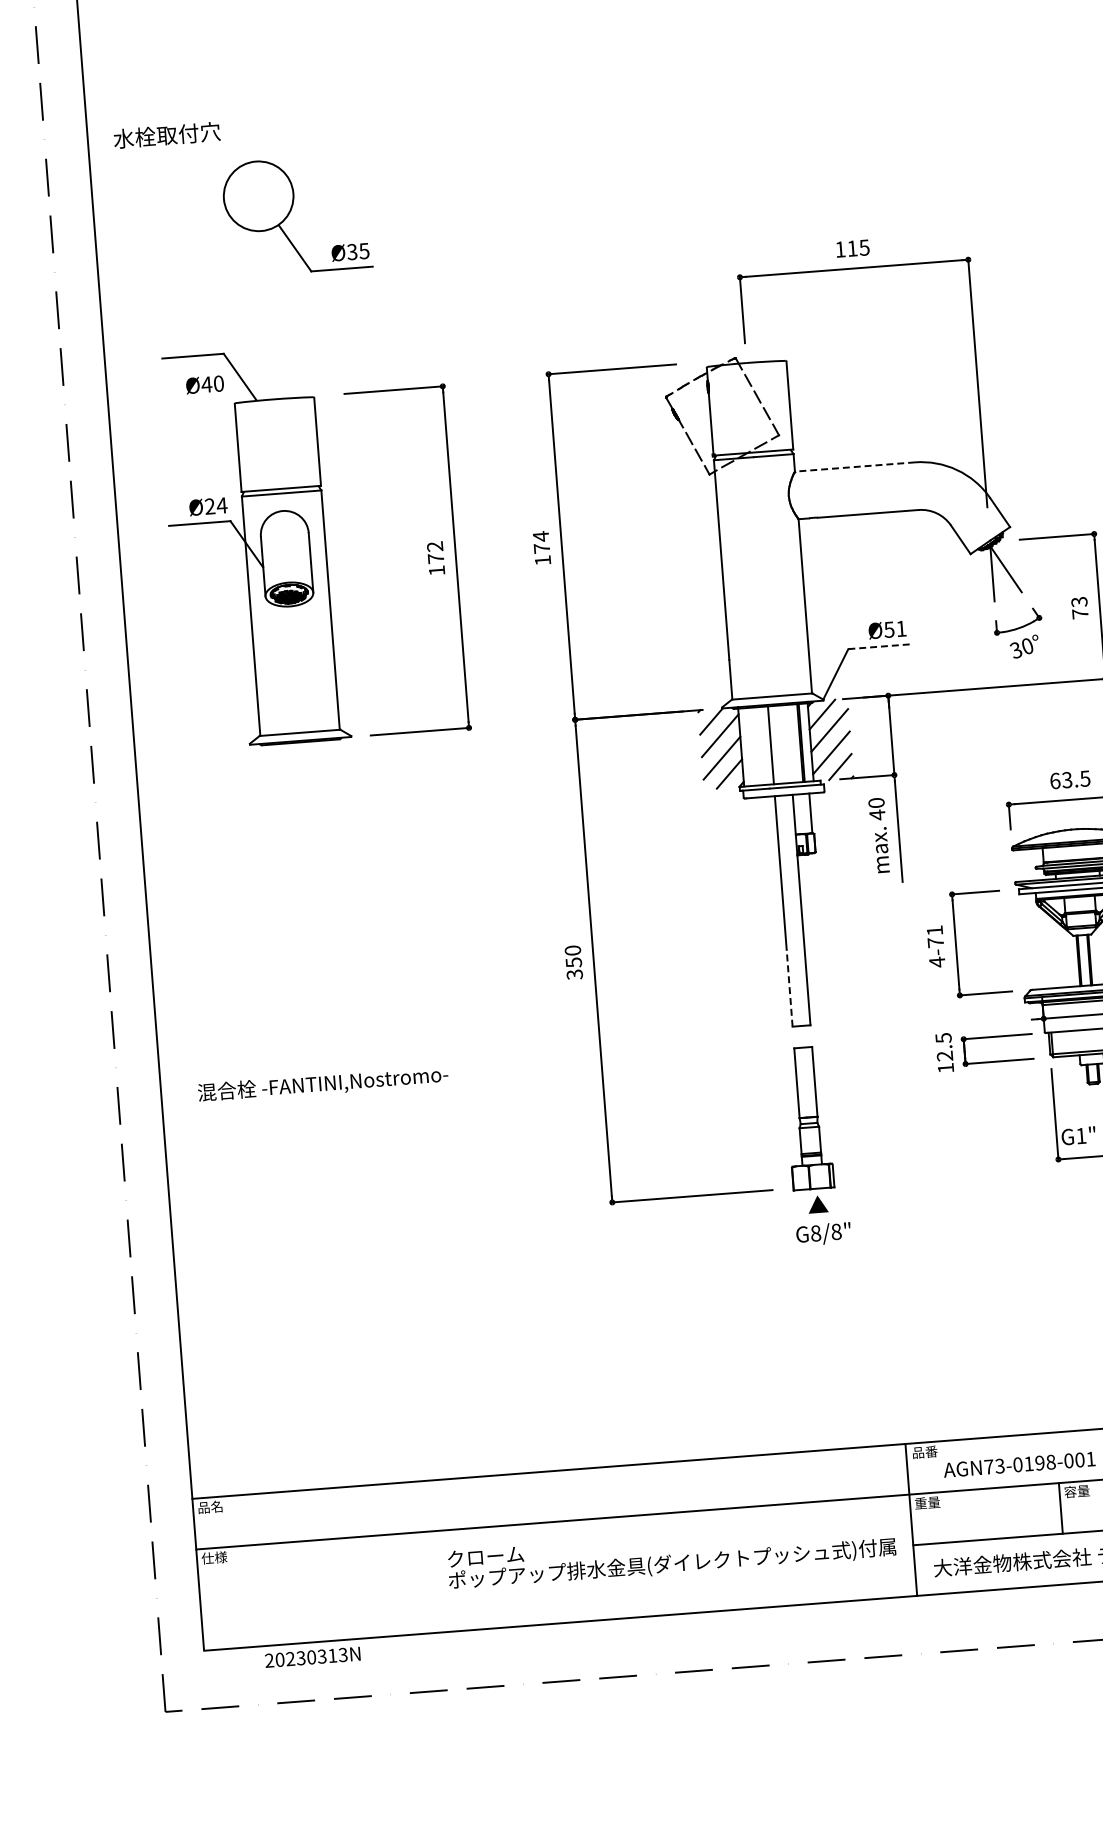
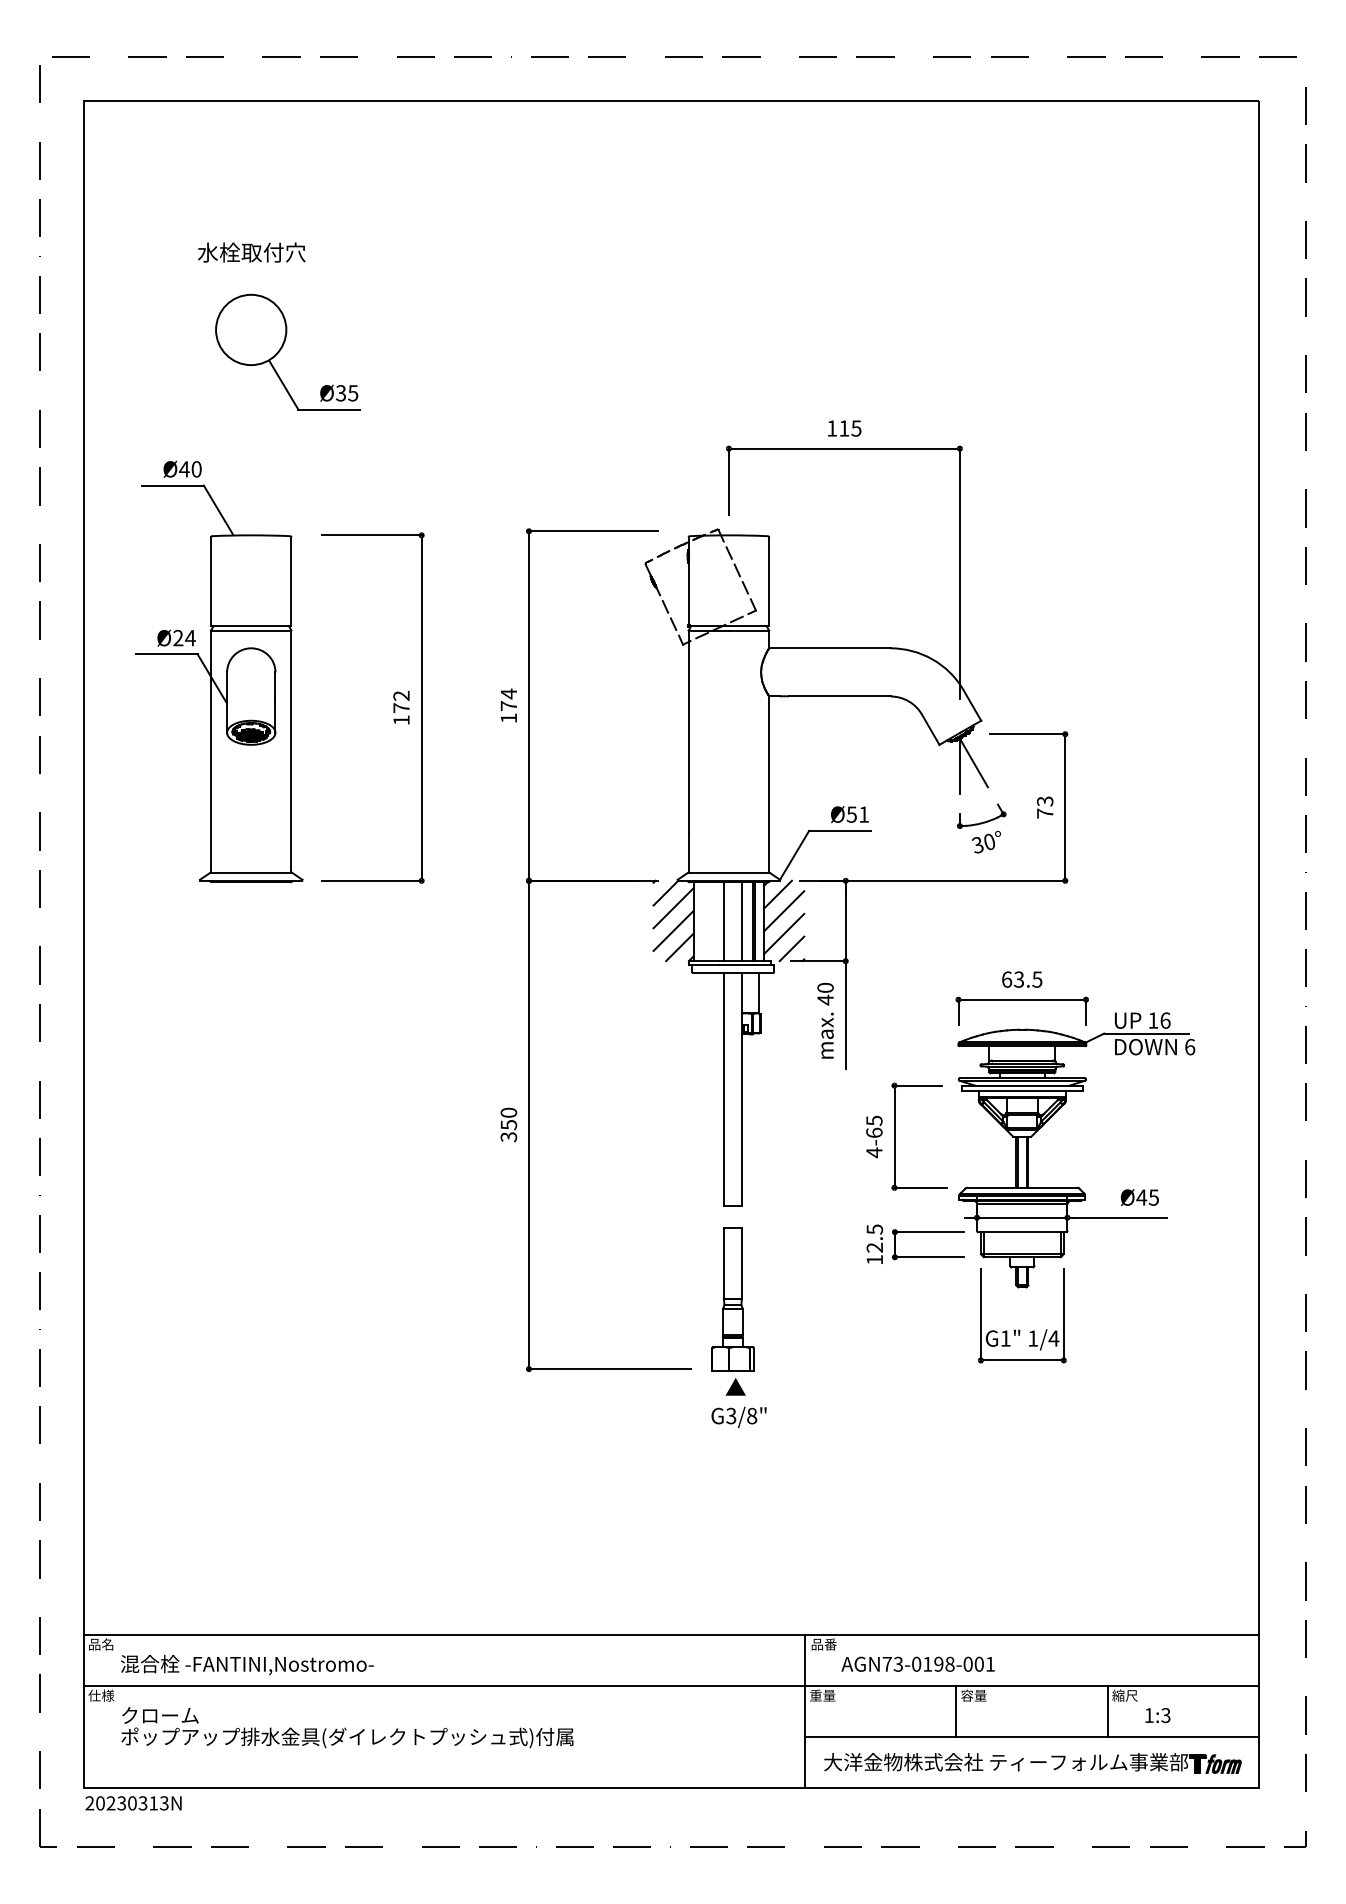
text: (166, 135) -> (251, 252), moved
text: (204, 383) -> (182, 468), moved
line: (854, 467) -> (829, 648), dashed -> solid
line: (879, 646) -> (840, 830), dashed -> solid
line: (788, 743) -> (741, 921), added
text: (935, 936) -> (874, 1126), 4-71 -> 4-65
line: (789, 988) -> (723, 1167), dashed -> solid
text: (323, 1083) -> (247, 1664), moved
text: (816, 1232) -> (731, 1415), G8/8" -> G3/8"
text: (671, 1554) -> (347, 1727), moved
text: (312, 1657) -> (133, 1803), moved

